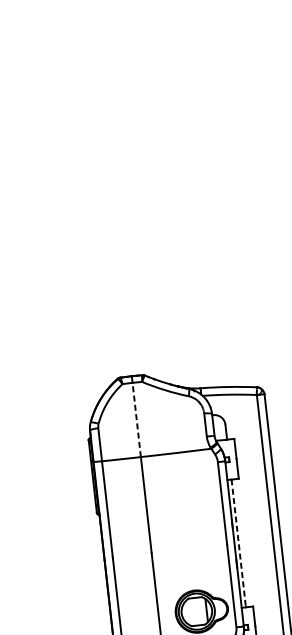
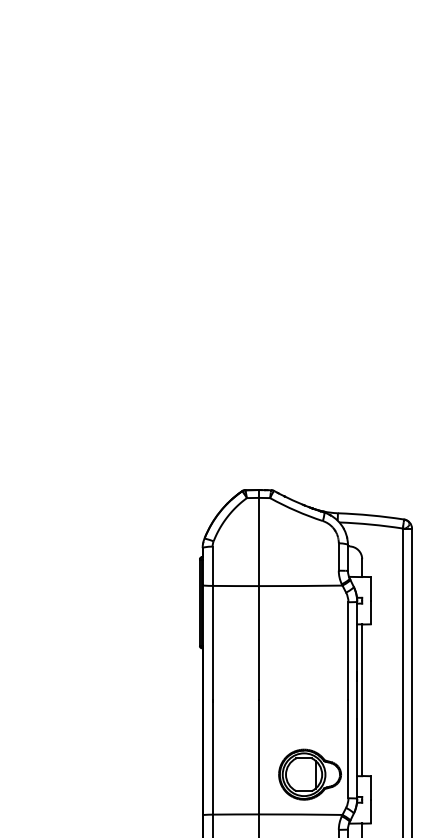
line: (136, 419) -> (258, 541), dashed -> solid
line: (239, 543) -> (362, 700), dashed -> solid

